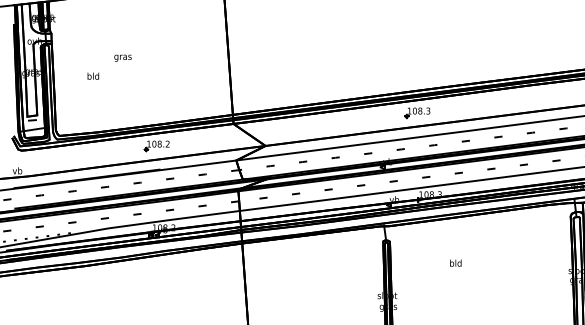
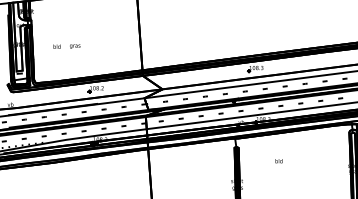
text: (123, 57) -> (75, 46), moved

